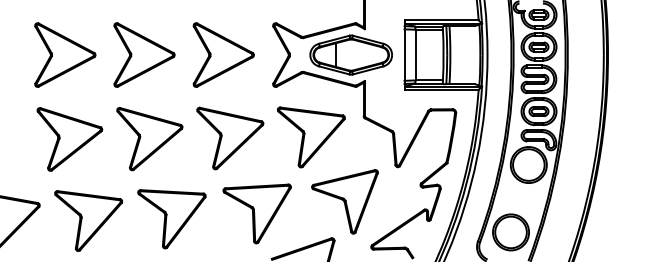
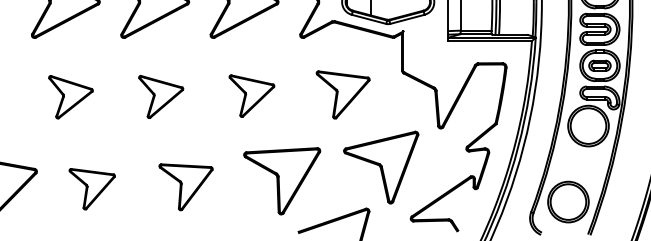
part: (310, 137) -> (342, 95), size x0.7
part: (230, 138) -> (252, 96), size x0.6
part: (69, 139) -> (70, 97), size x0.6
part: (149, 139) -> (160, 97), size x0.6
part: (171, 219) -> (185, 187), size x0.7
part: (88, 220) -> (91, 188), size x0.6

